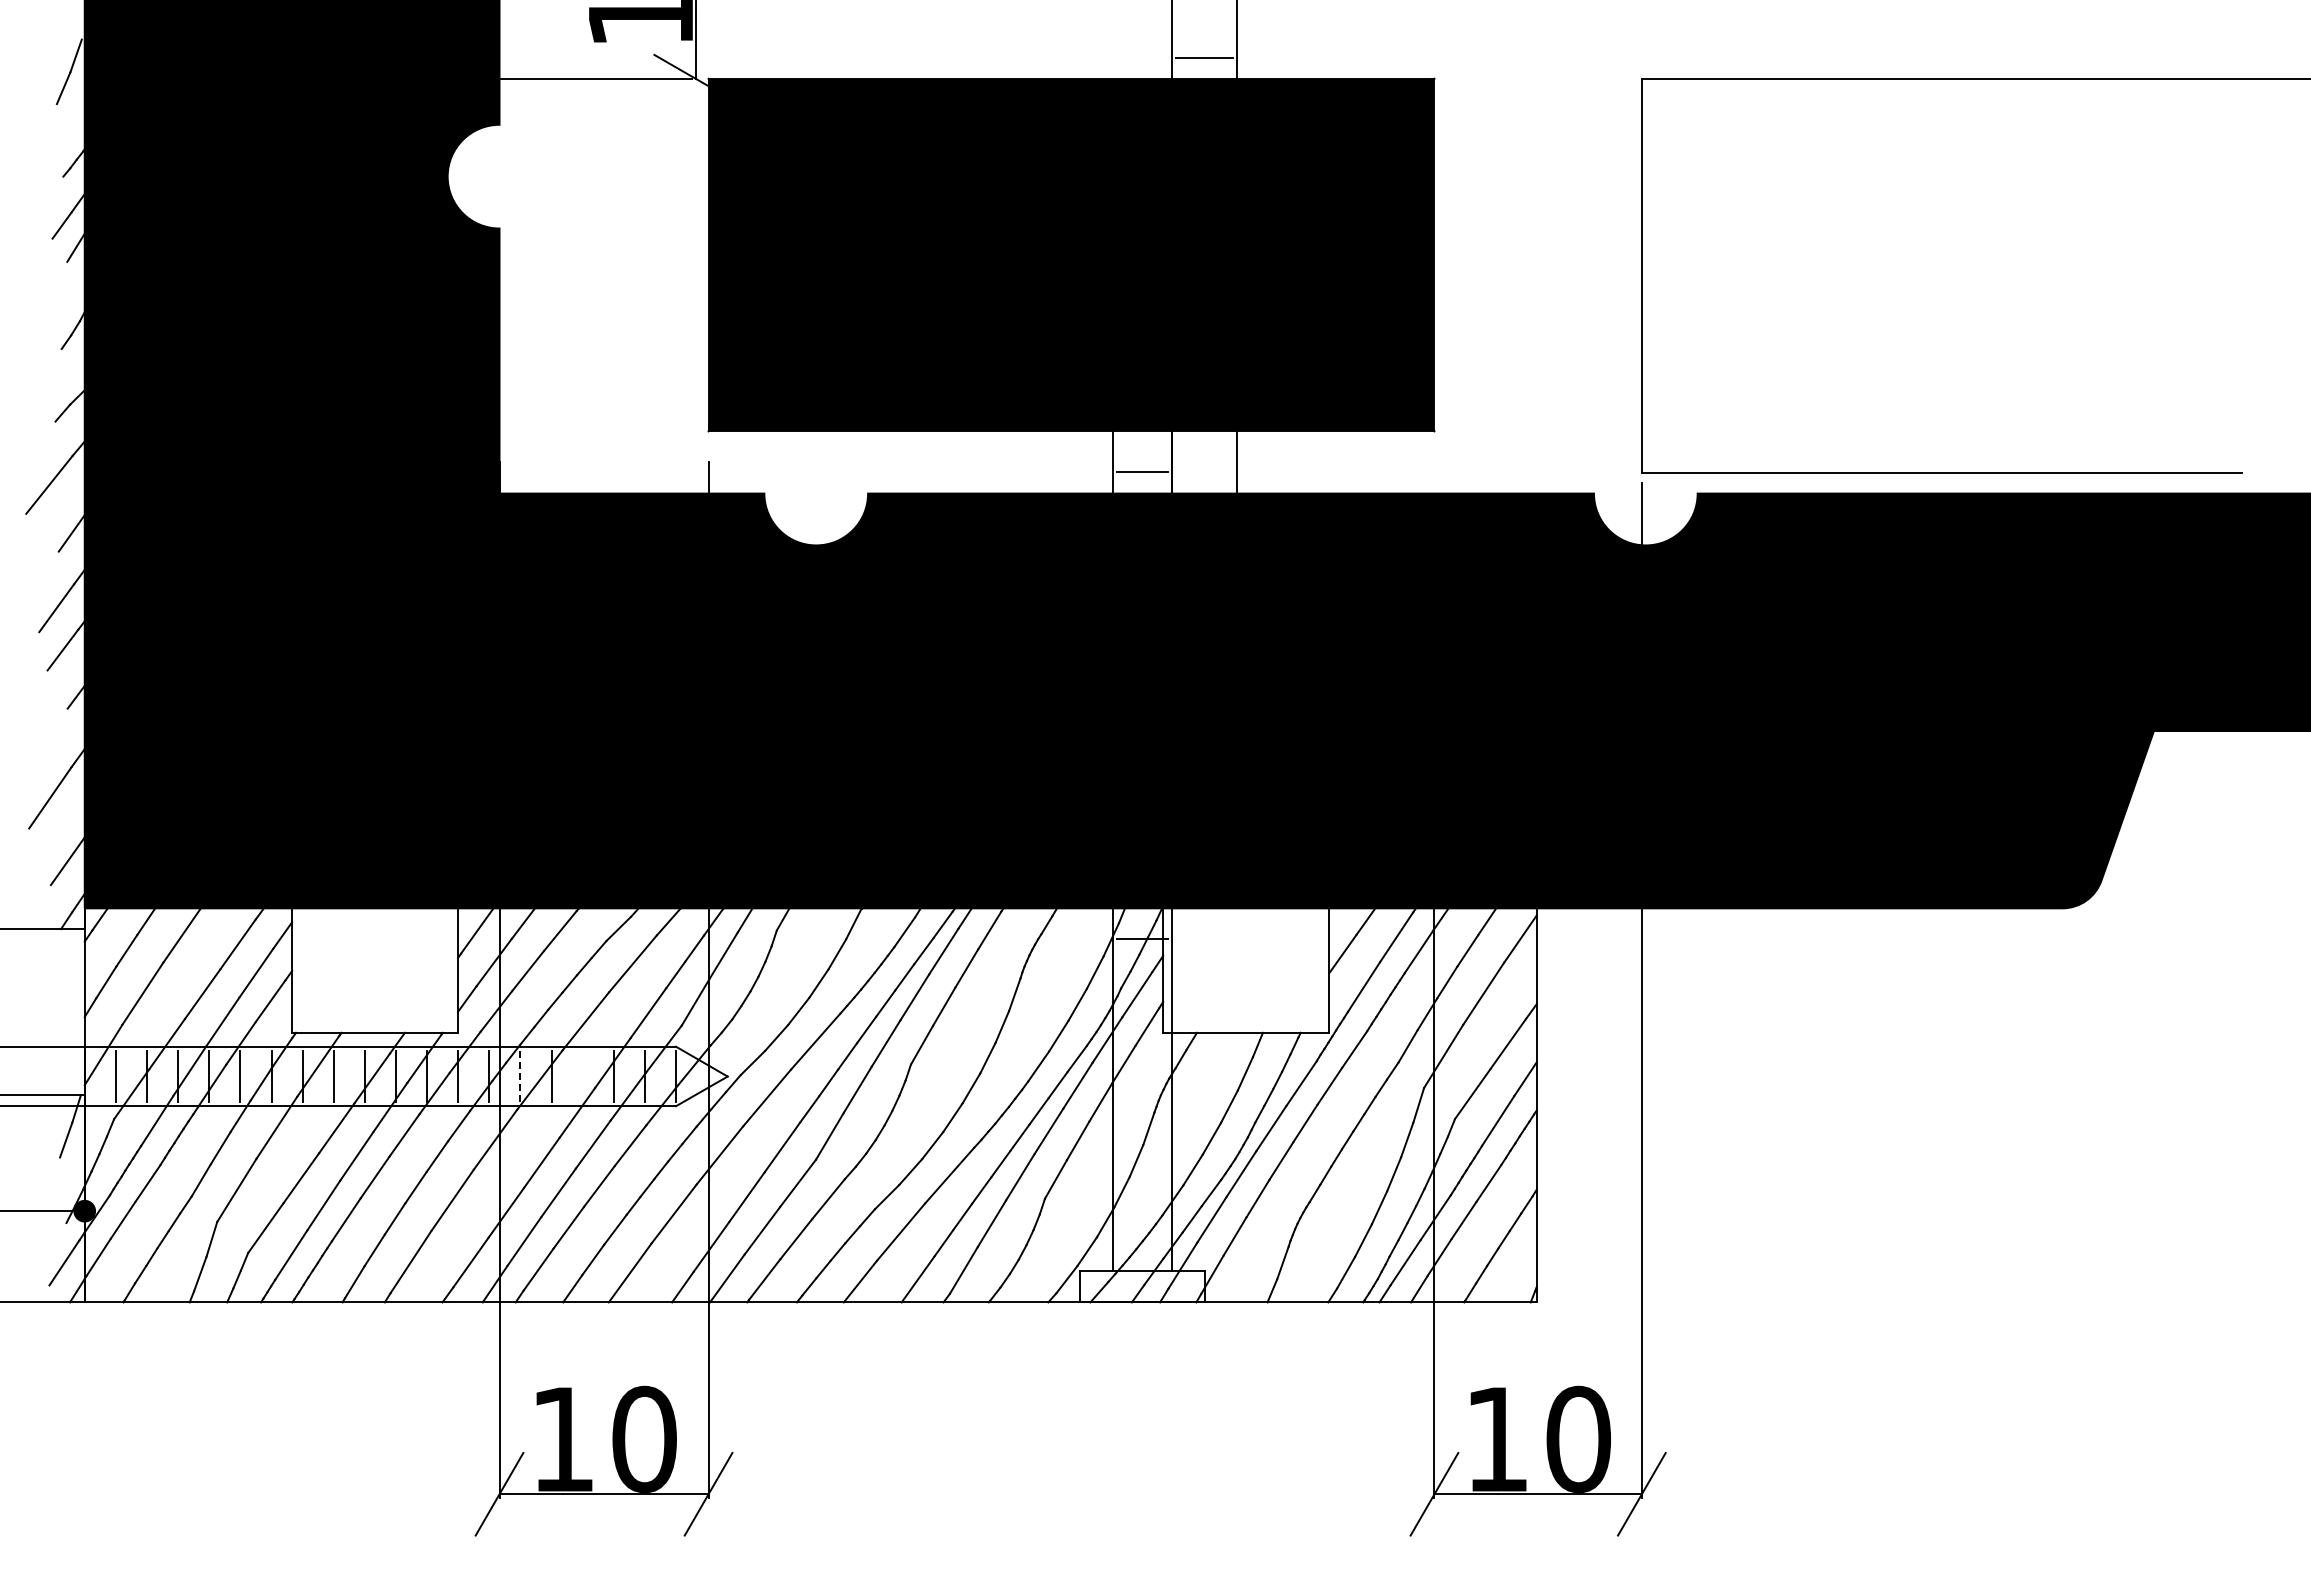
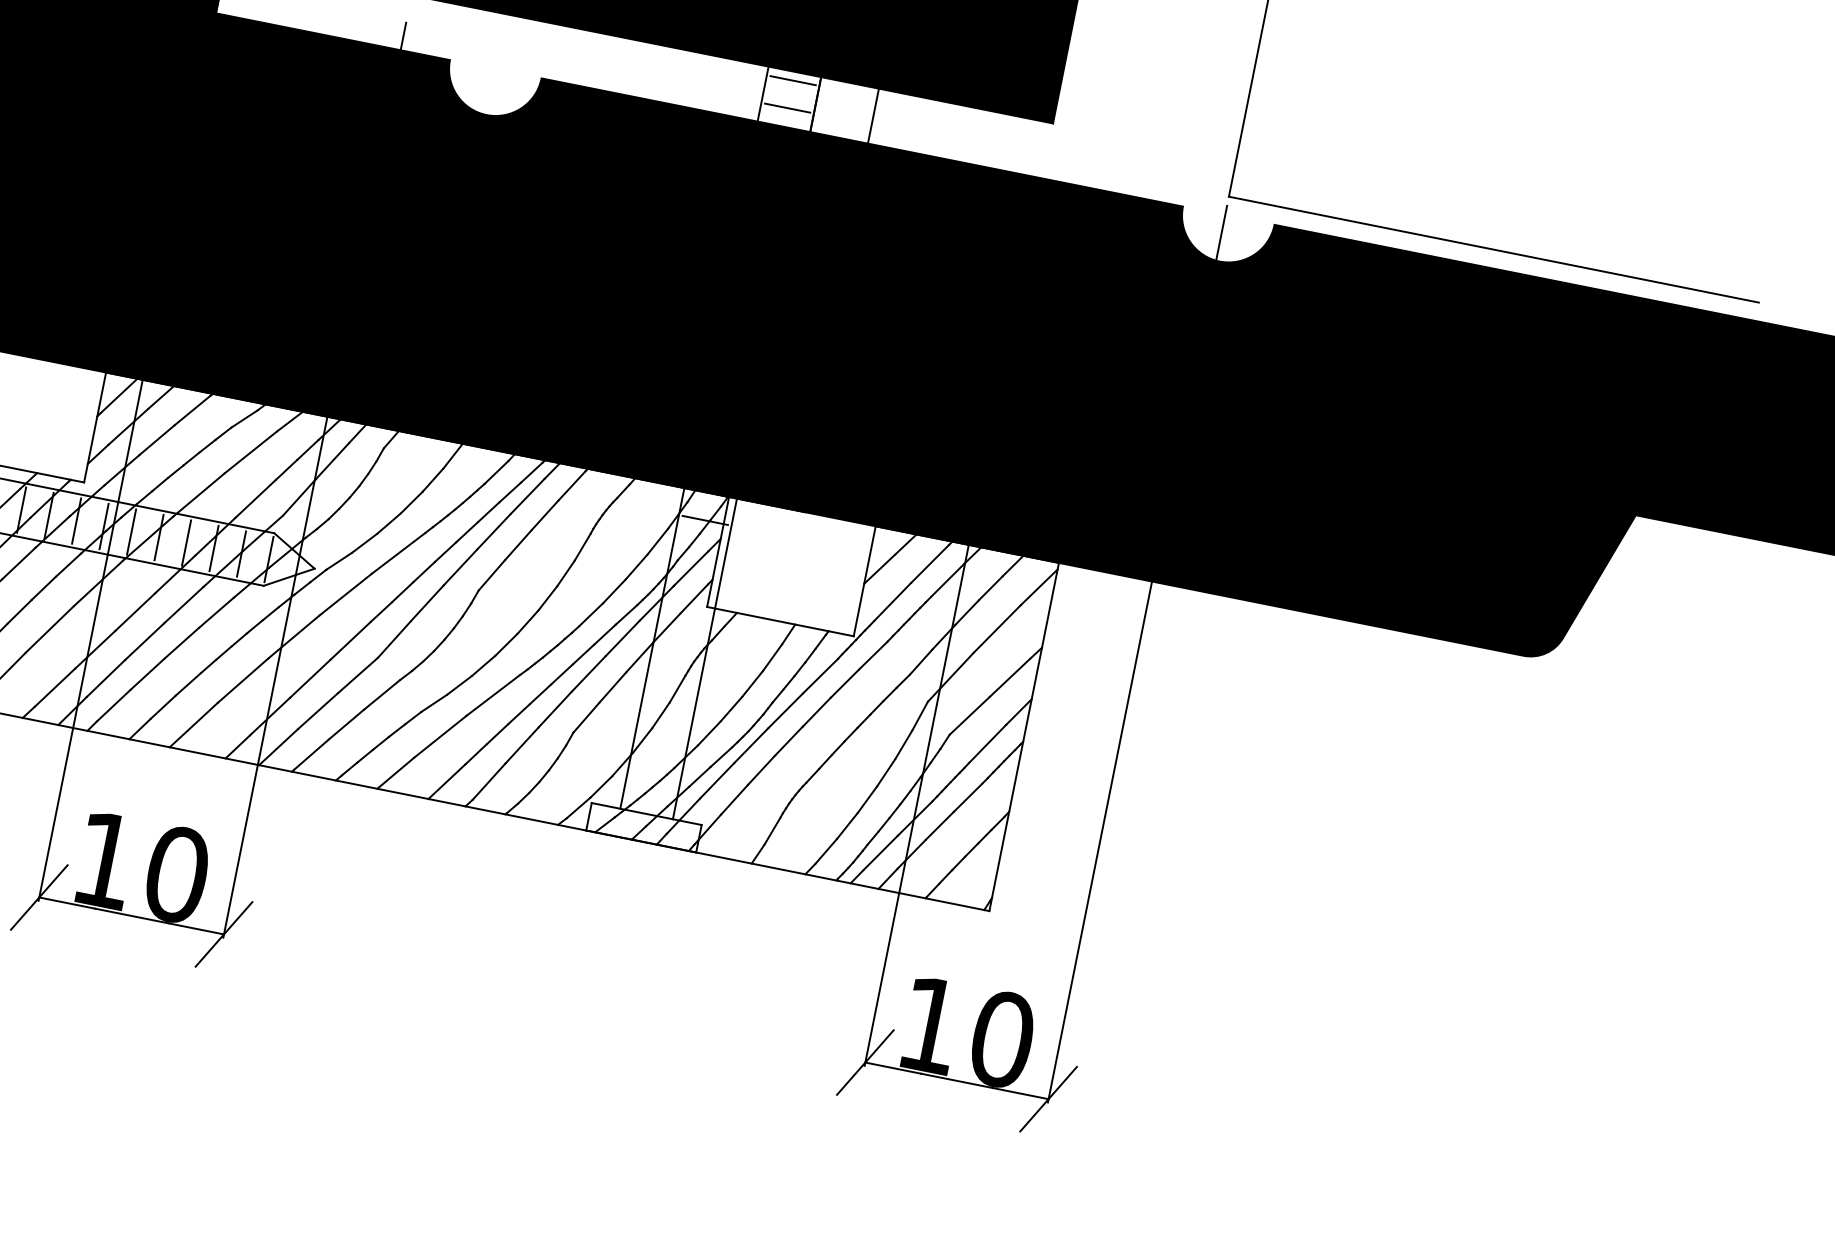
line: (1141, 441) -> (792, 80), added
line: (520, 1076) -> (131, 532), dashed -> solid
line: (582, 1076) -> (186, 543), added

